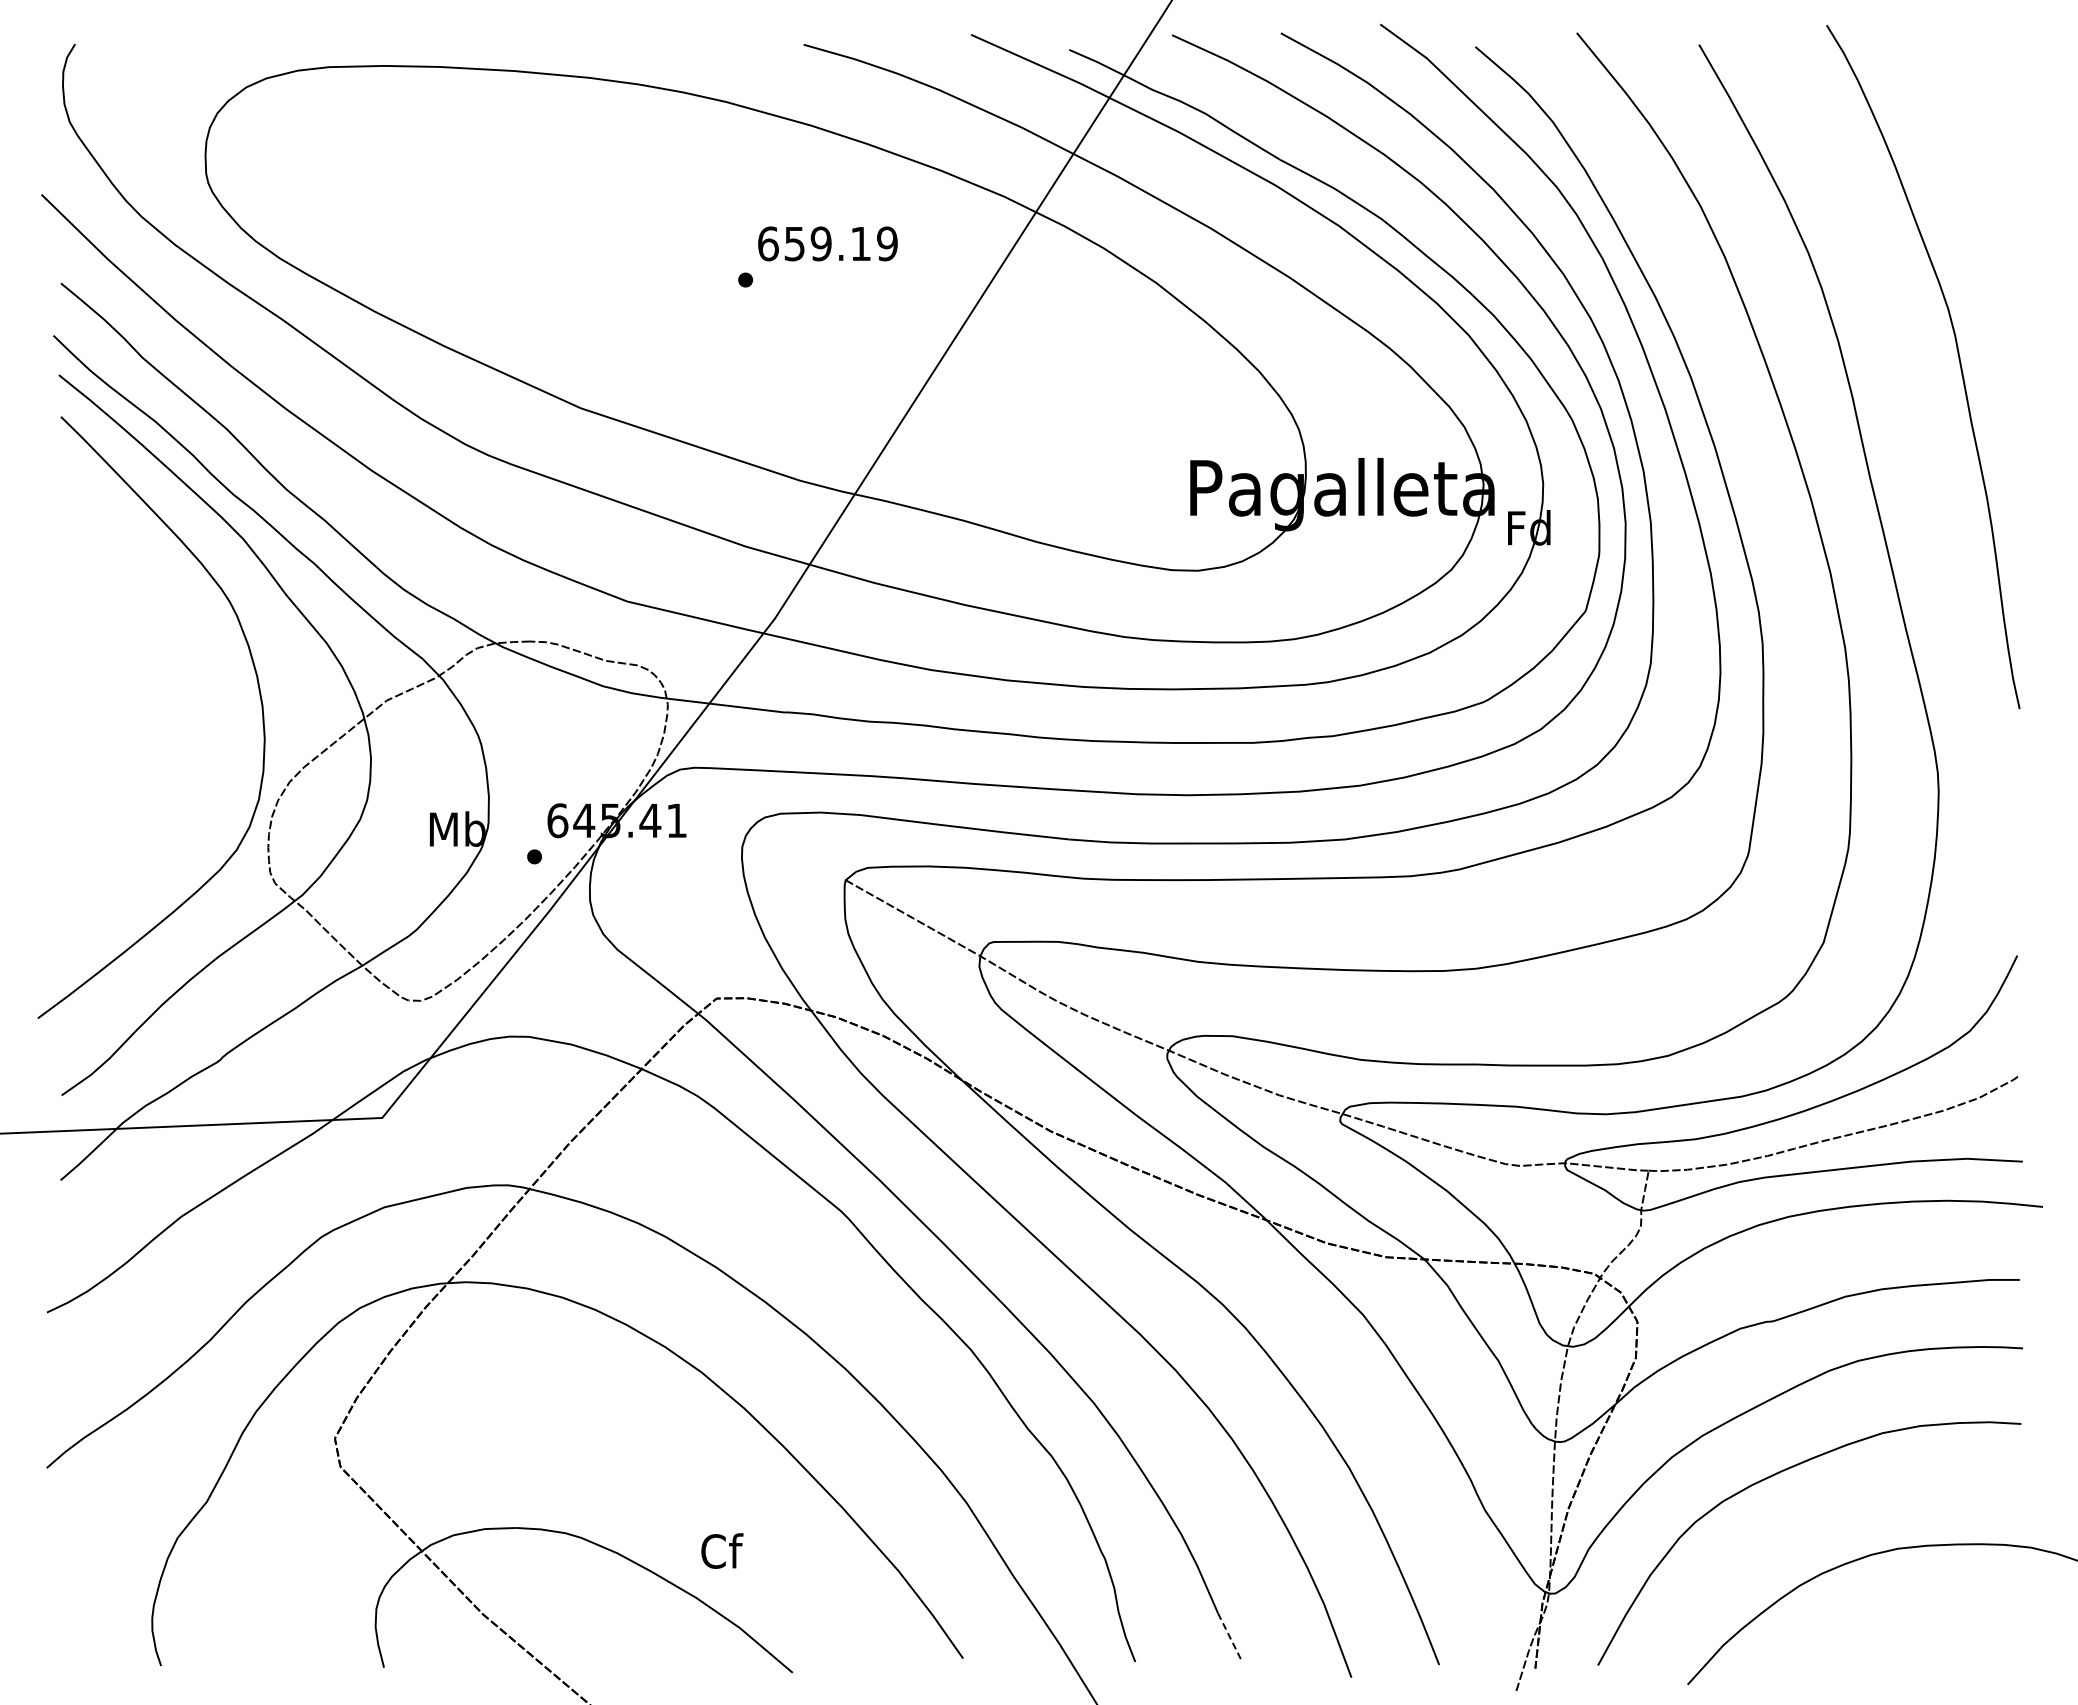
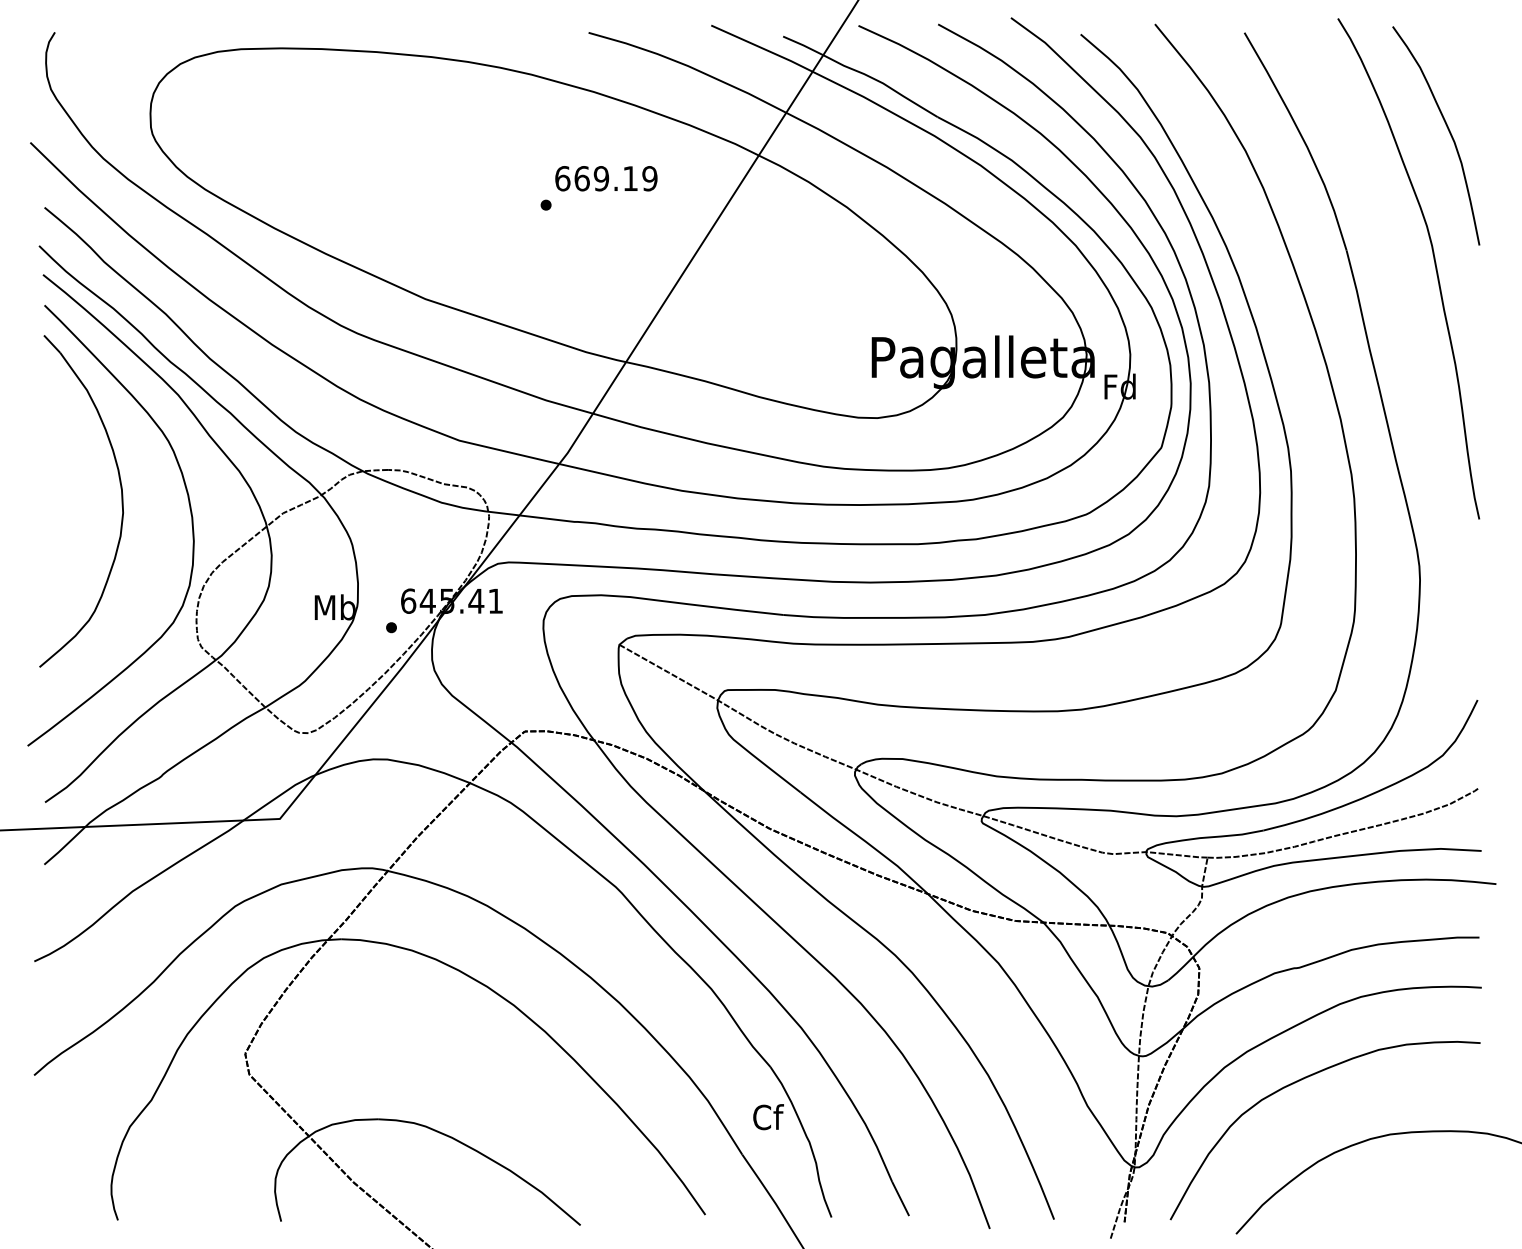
curve: (1976, 176) -> (1447, 129), added
text: (794, 243) -> (581, 178), 659.19 -> 669.19
part: (166, 684) -> (121, 501), added
text: (722, 1550) -> (768, 1116), moved
line: (1229, 1637) -> (900, 1199), dashed -> solid

